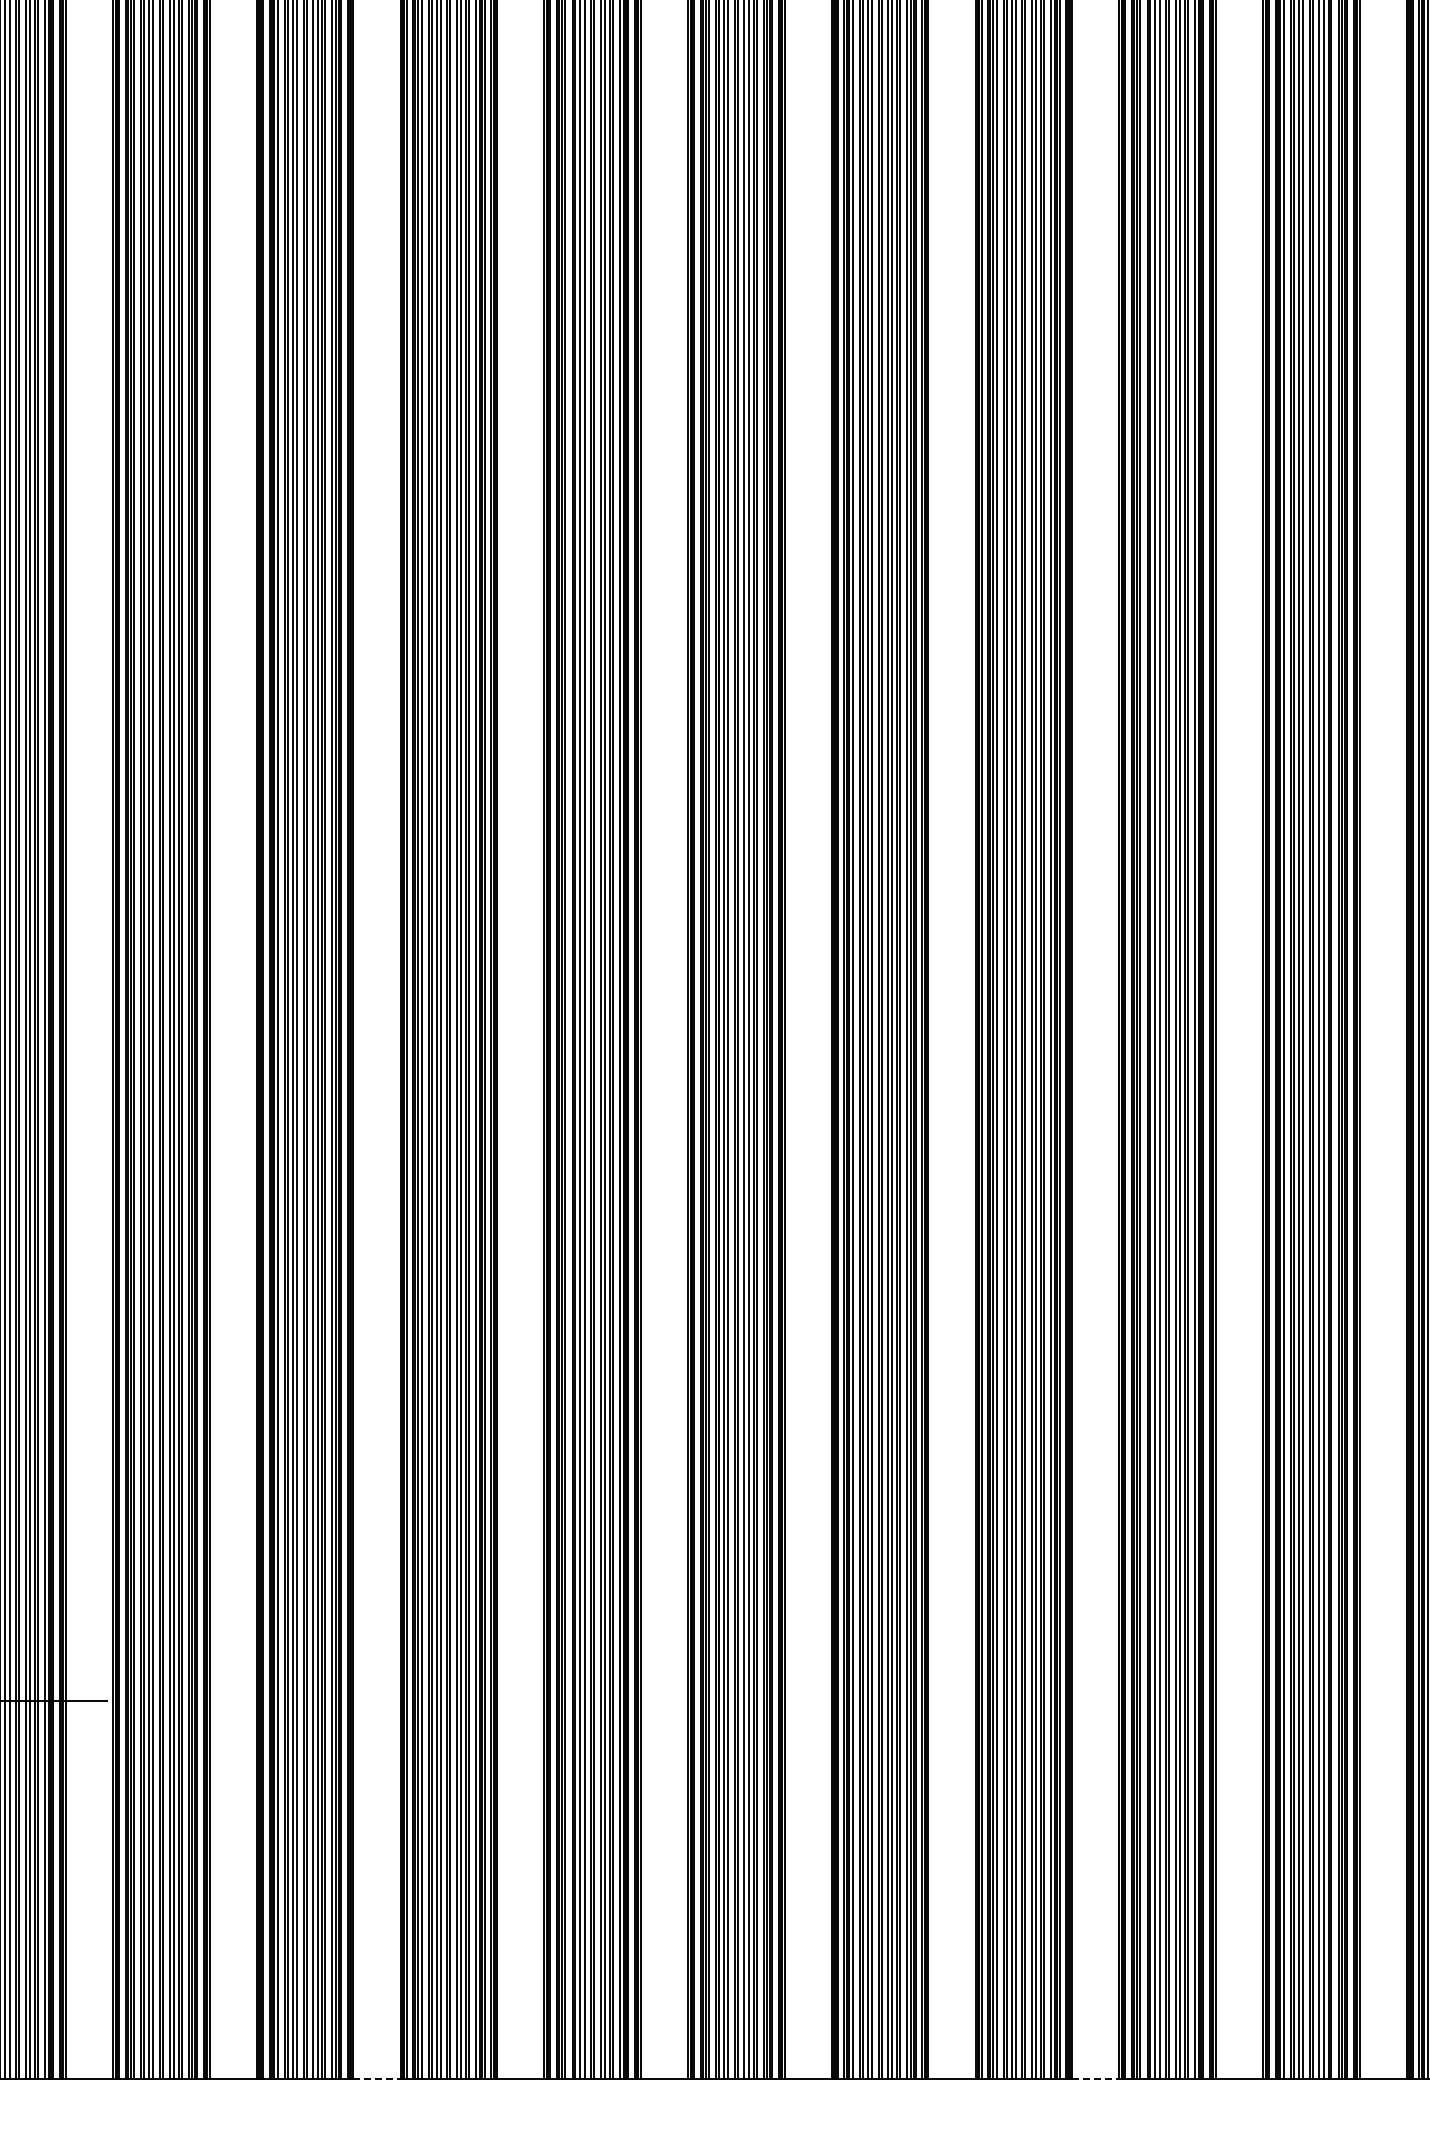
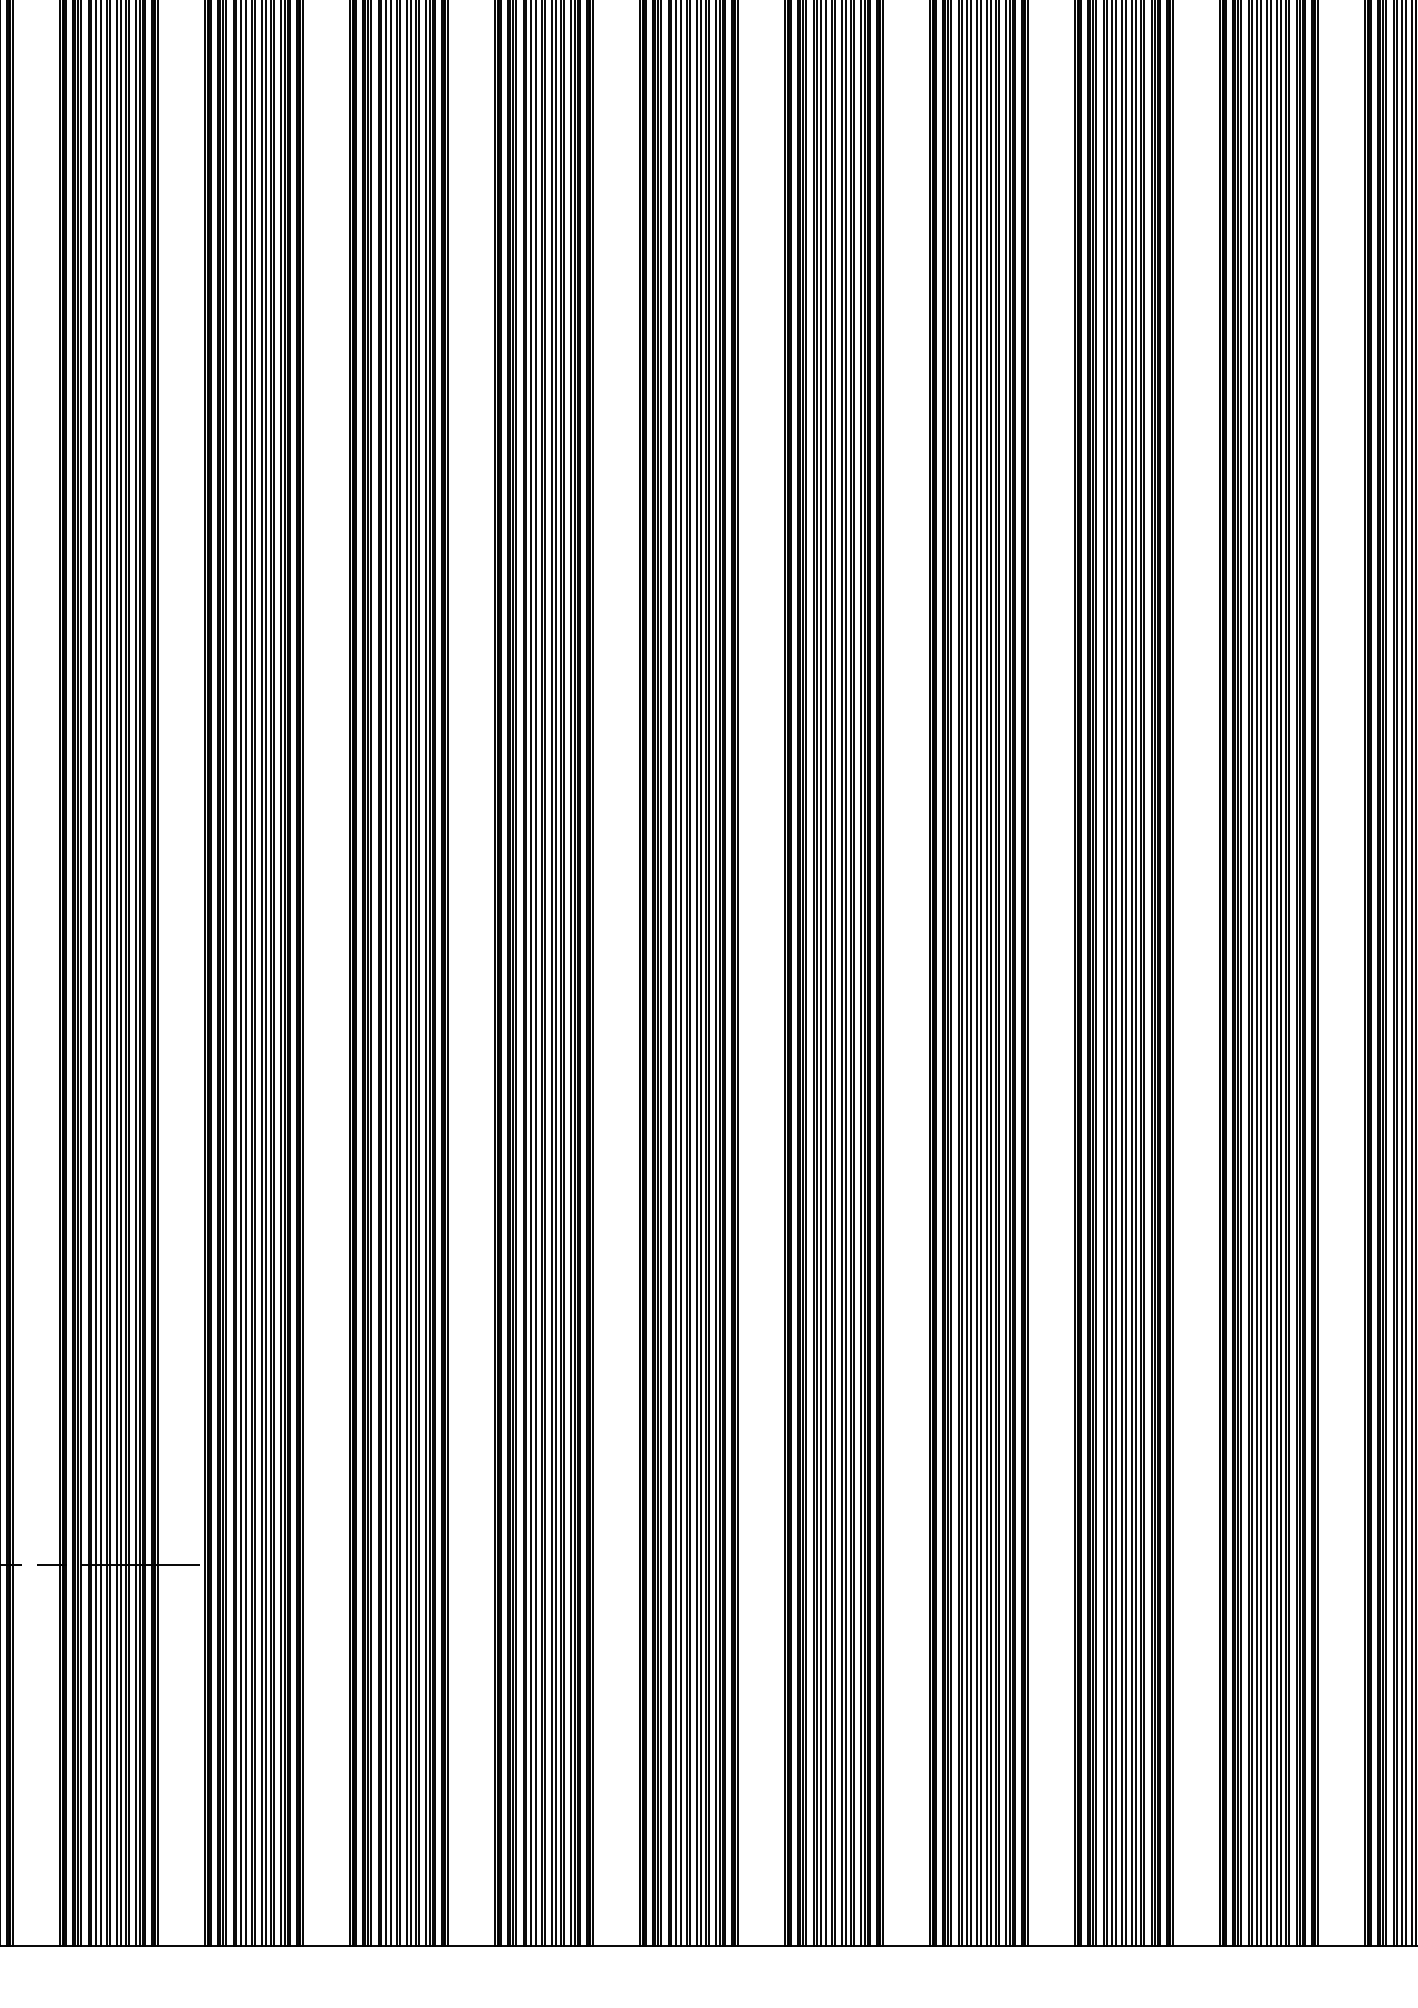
line: (377, 2078) -> (471, 1945), dashed -> solid
line: (1095, 2078) -> (1196, 1945), dashed -> solid

